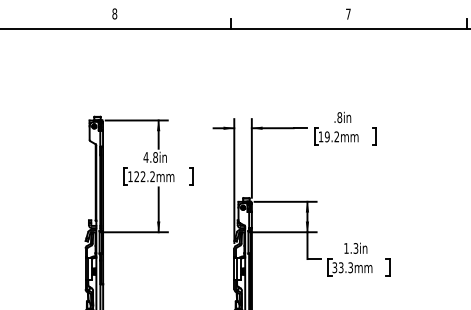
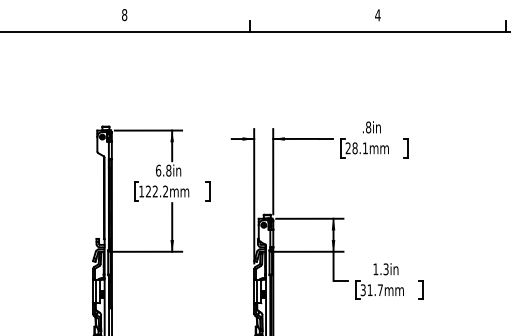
text: (348, 14) -> (377, 15), 7 -> 4
text: (328, 137) -> (356, 148), 19.2mm -> 28.1mm
text: (146, 157) -> (158, 170), 4.8in -> 6.8in
text: (345, 267) -> (374, 290), 33.3mm -> 31.7mm

